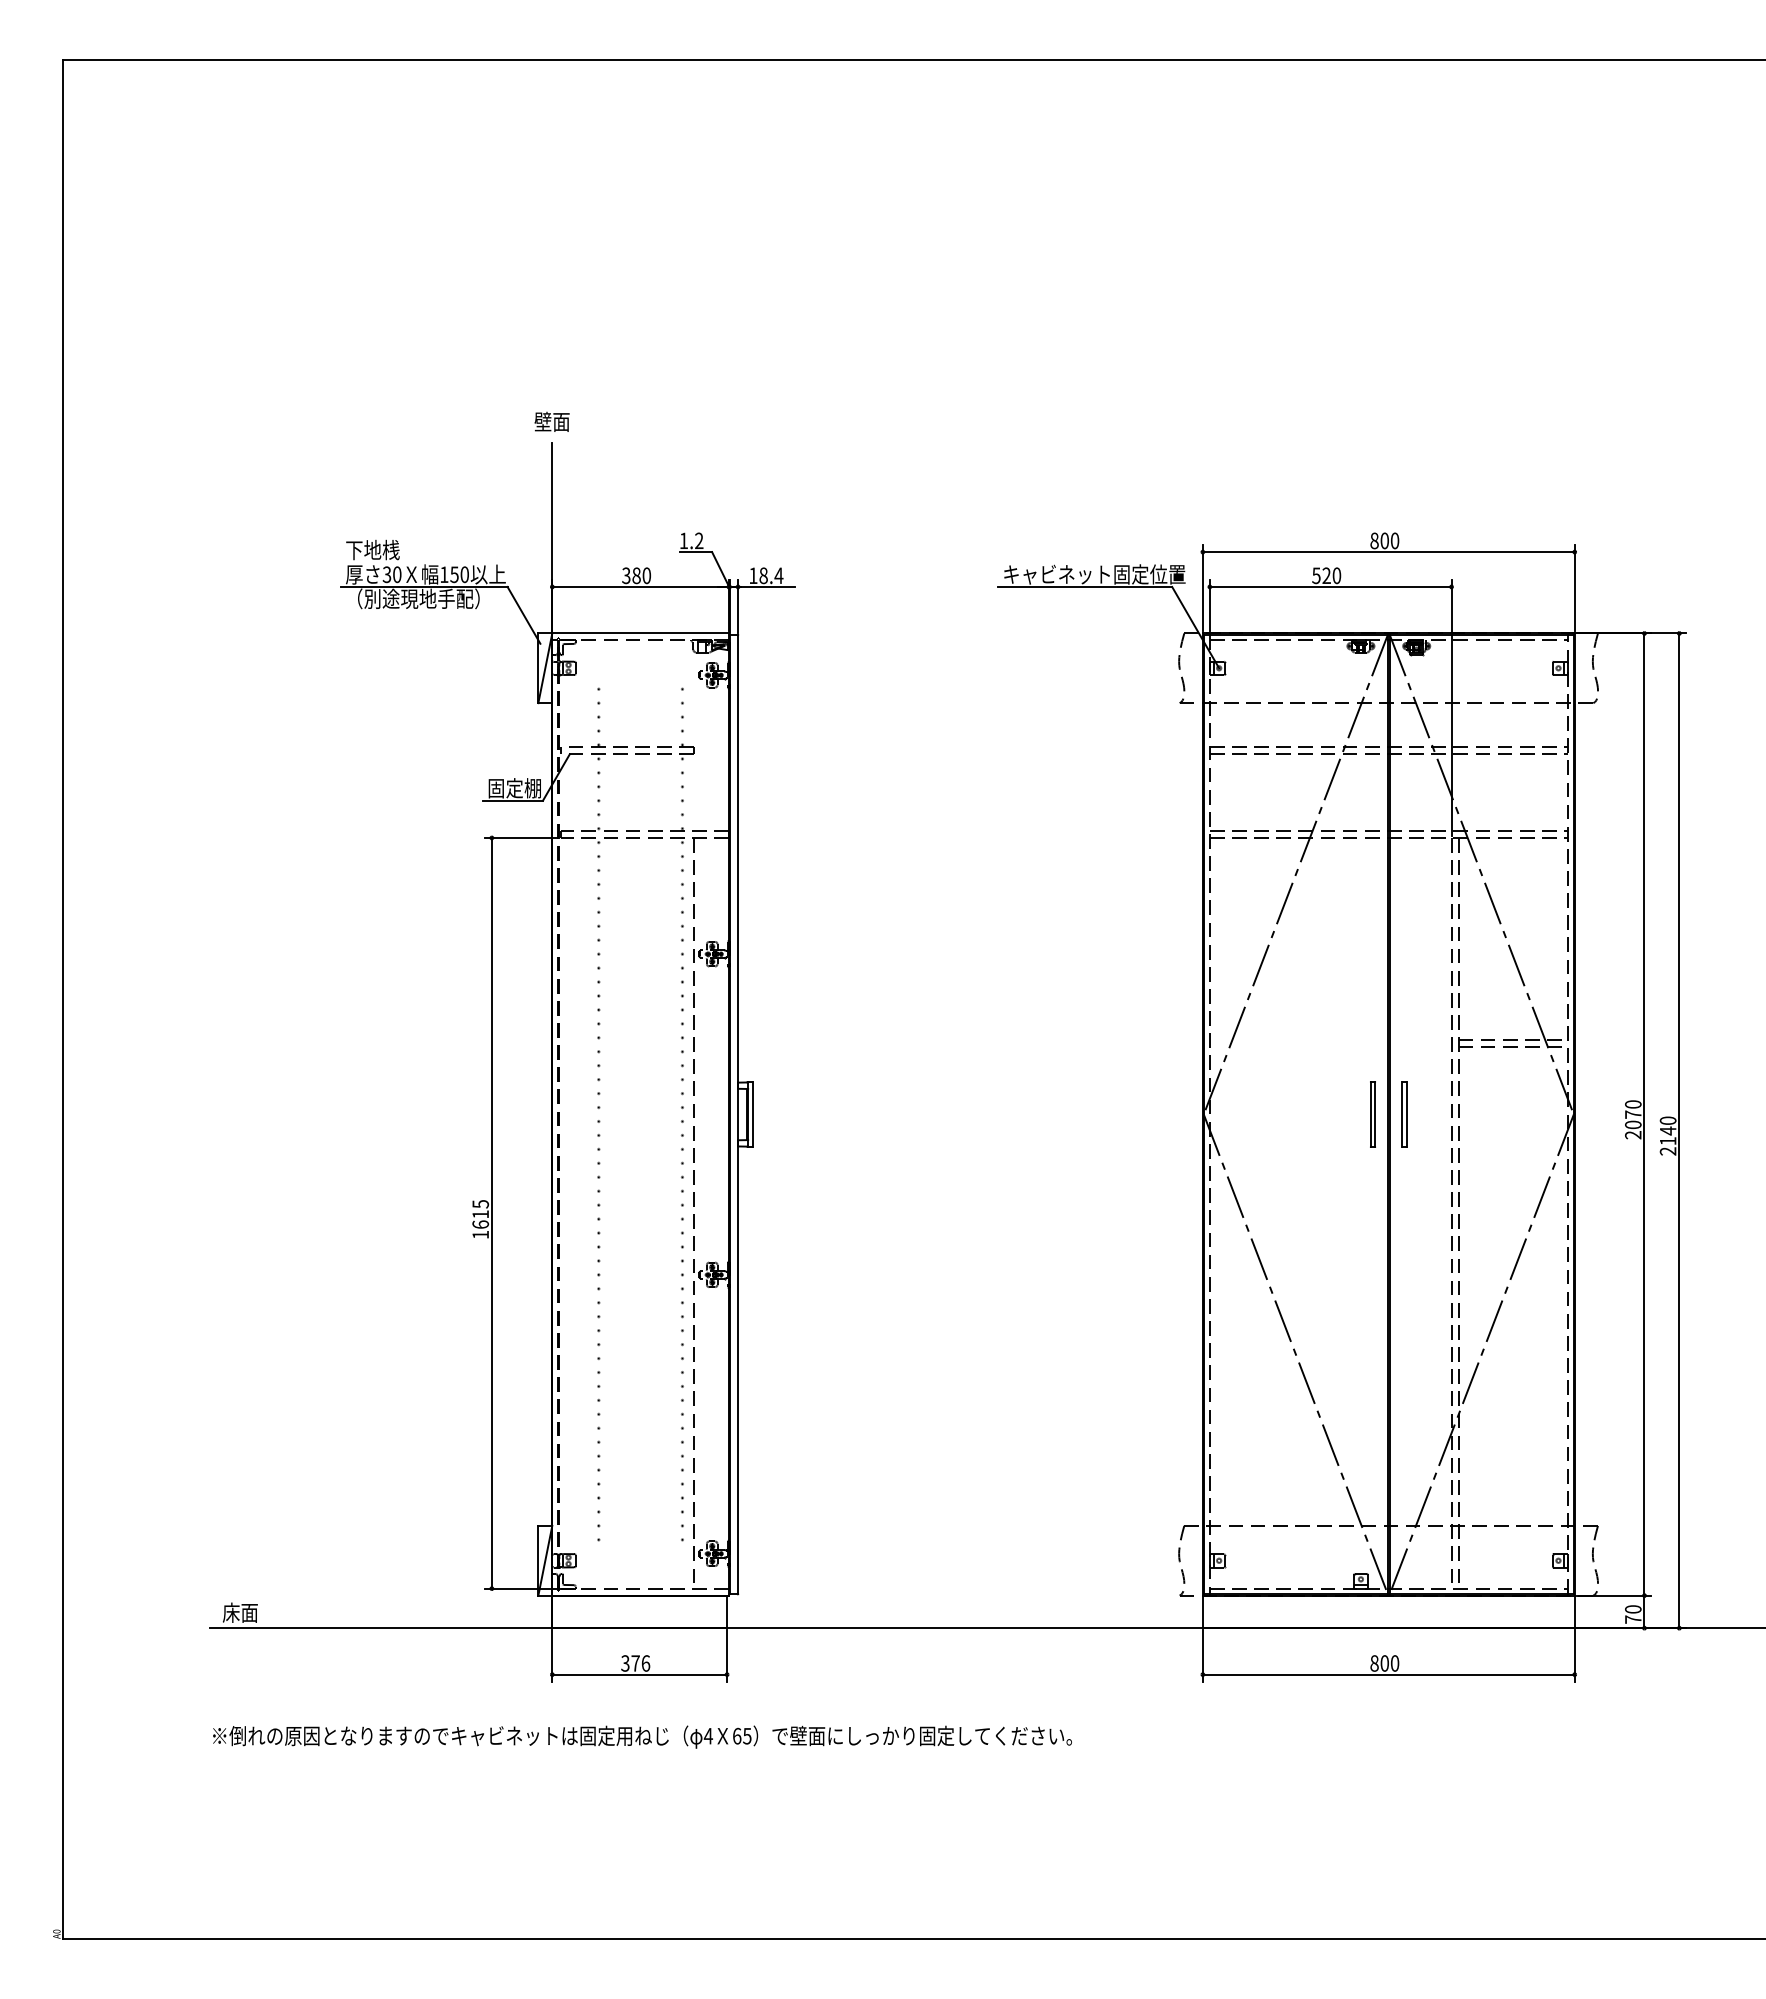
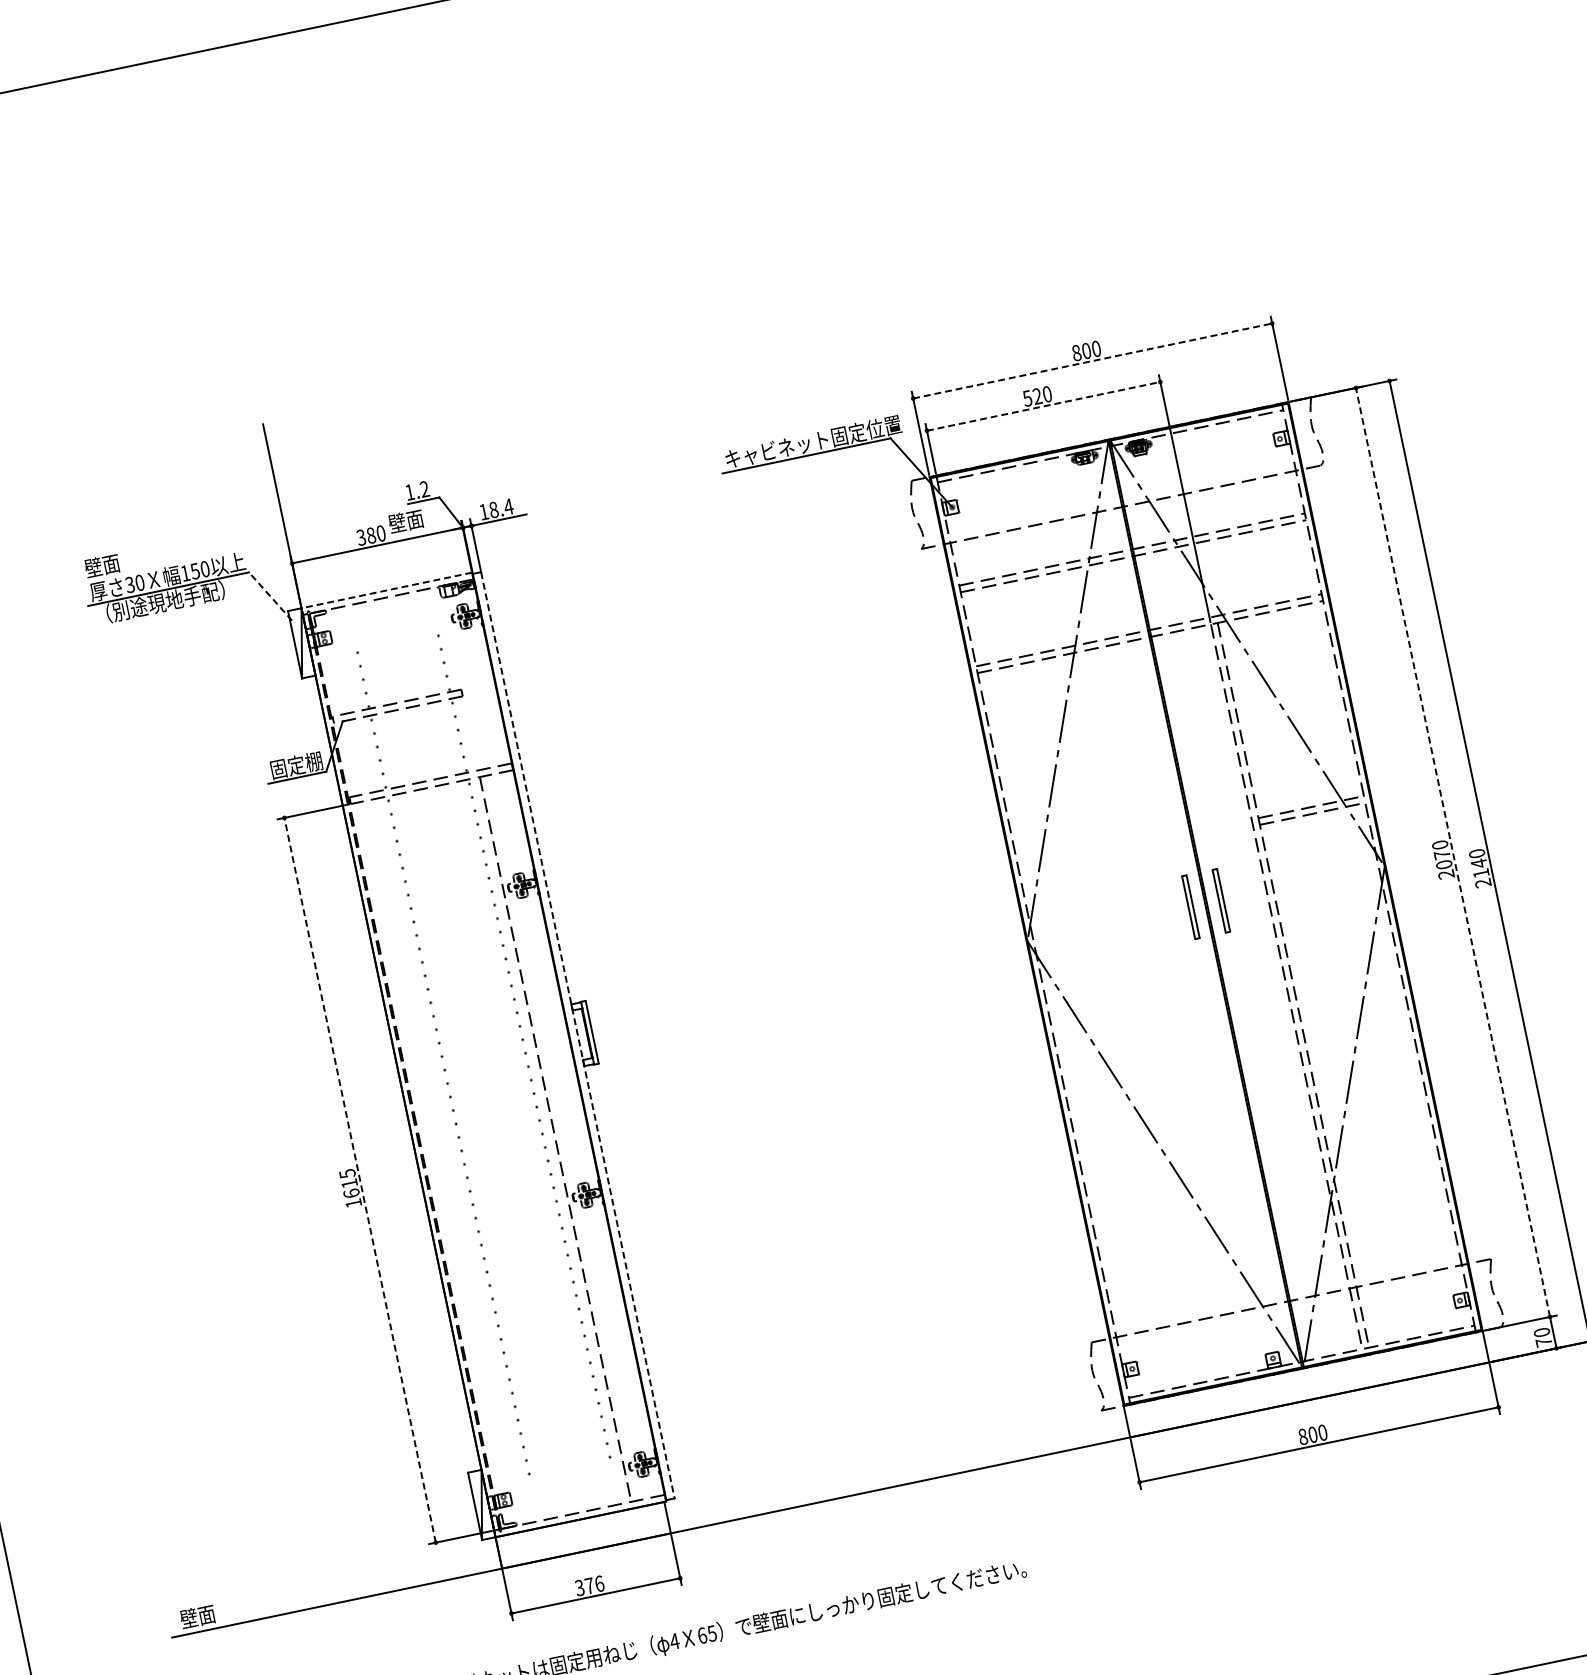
text: (551, 421) -> (405, 521), moved
text: (372, 549) -> (110, 563), 下地桟 -> 壁面
line: (1388, 552) -> (1092, 361), solid -> dashed
line: (1330, 586) -> (1043, 405), solid -> dashed
line: (524, 615) -> (271, 596), solid -> dashed
line: (640, 633) -> (386, 590), solid -> dashed
line: (738, 1114) -> (578, 1035), solid -> dashed
line: (1644, 1114) -> (1453, 852), solid -> dashed
line: (491, 1212) -> (359, 1179), solid -> dashed
text: (230, 1612) -> (188, 1618), 床面 -> 壁面

